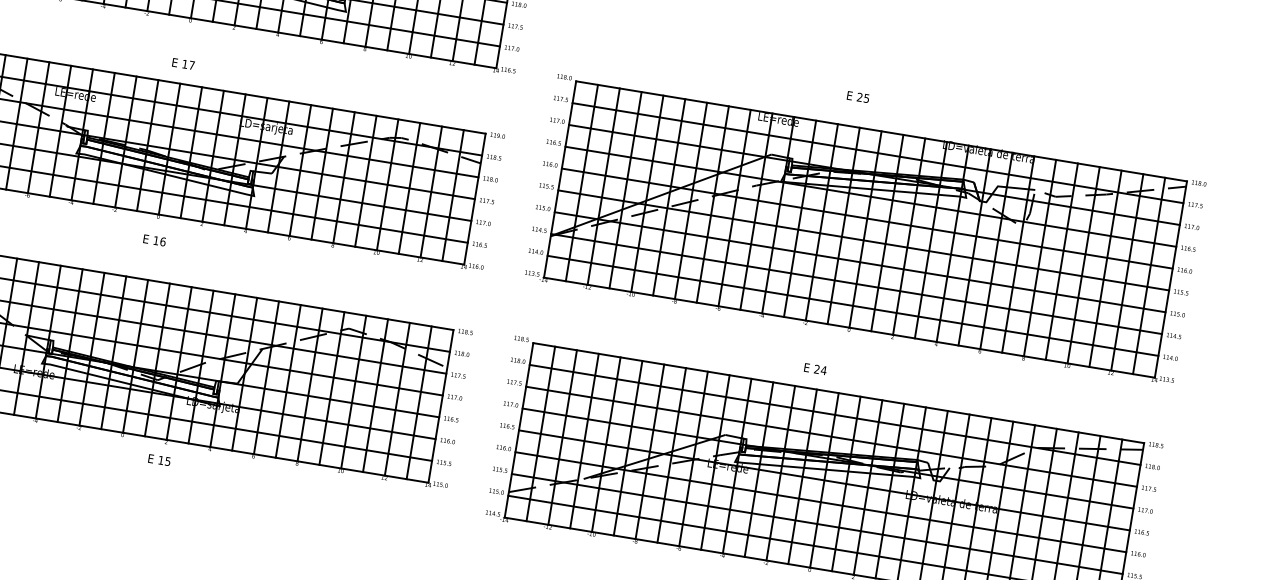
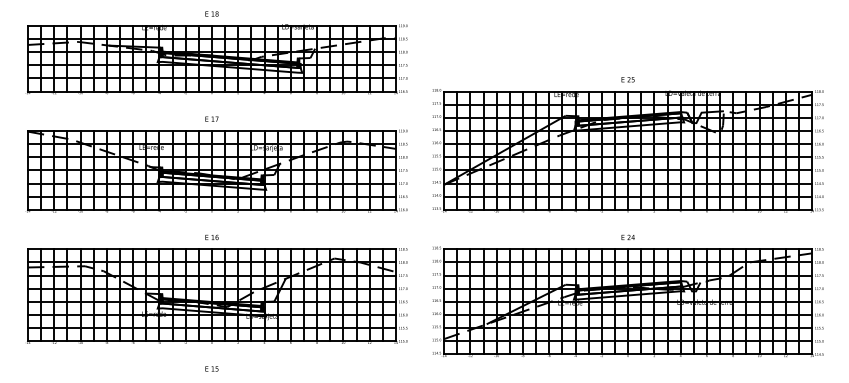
text: (857, 96) -> (627, 79), moved
text: (153, 240) -> (211, 237), moved
text: (814, 368) -> (627, 237), moved
text: (158, 459) -> (211, 368), moved

